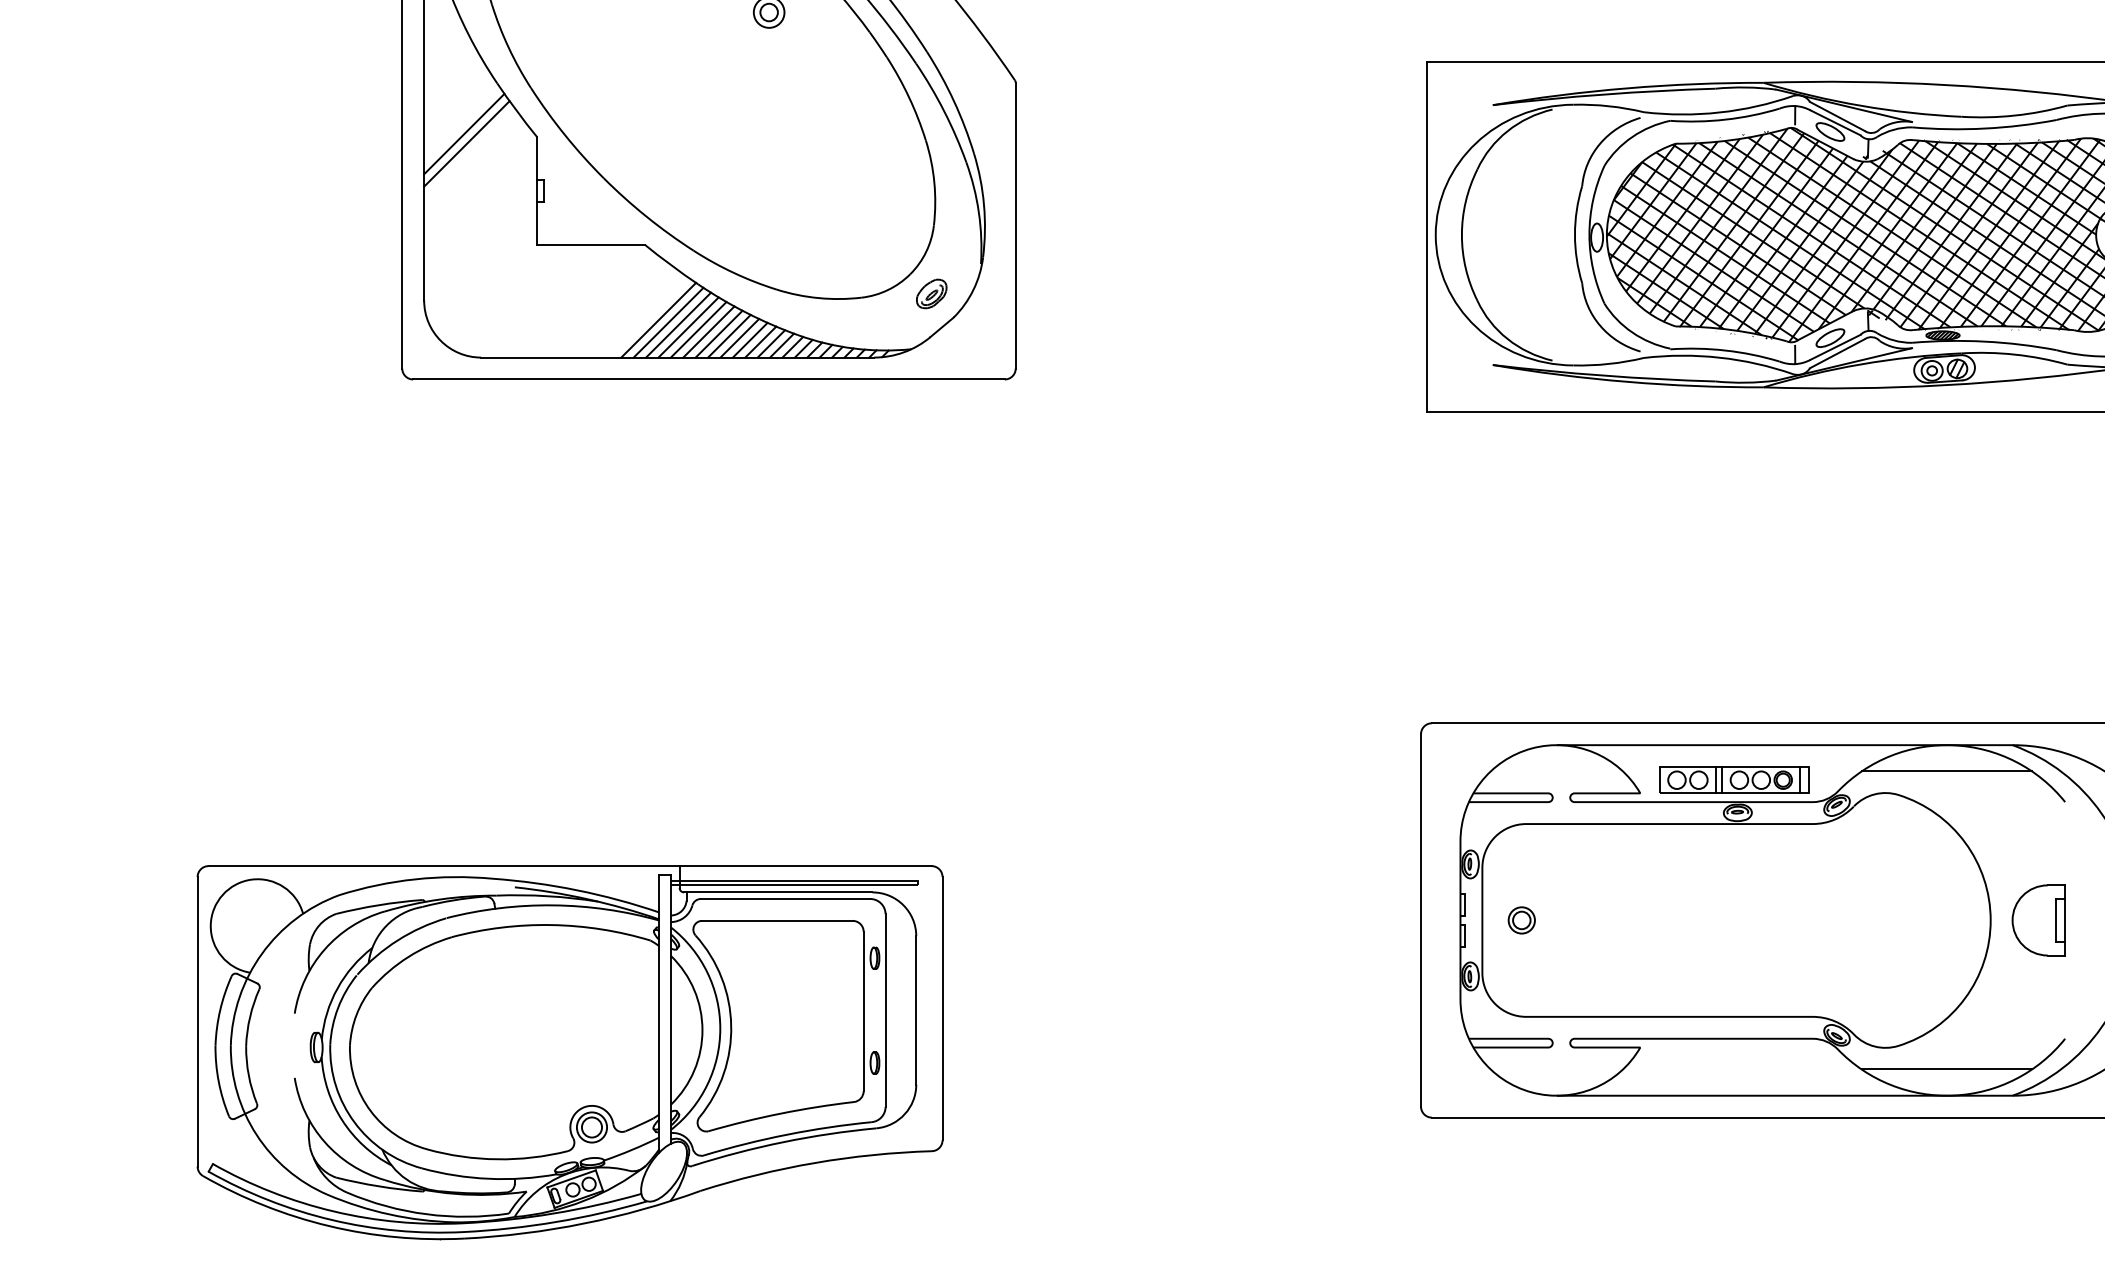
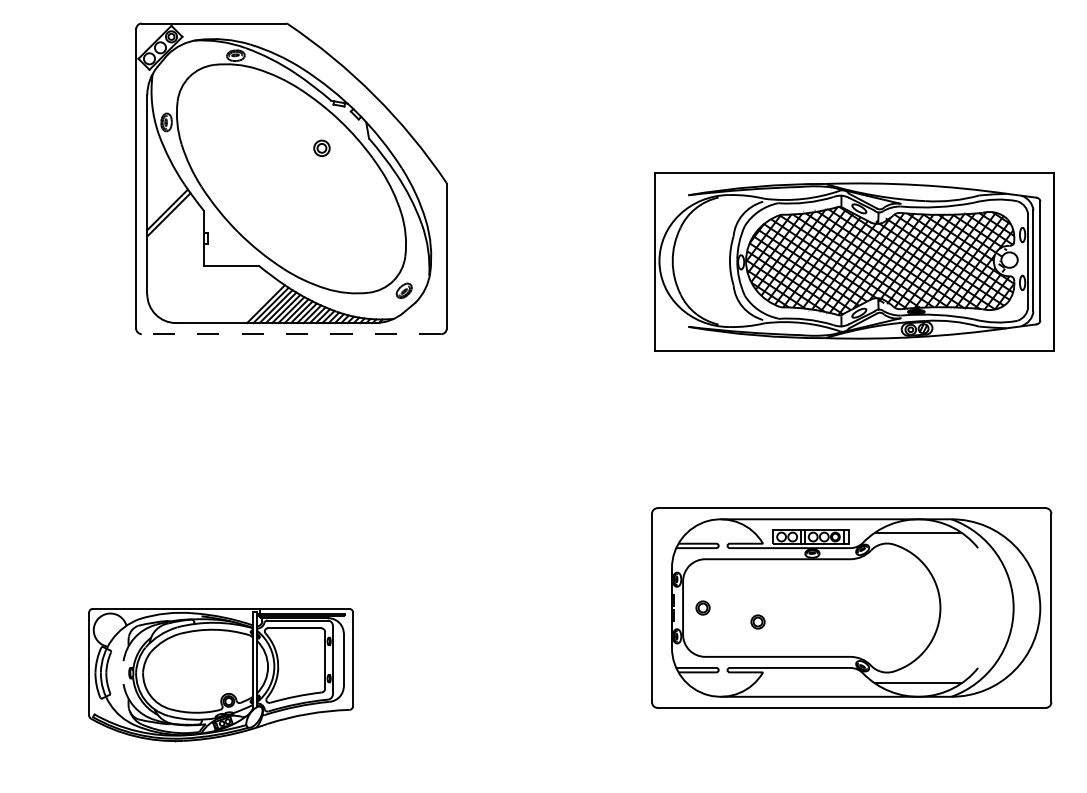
line: (708, 380) -> (291, 334), solid -> dashed
part: (2038, 919) -> (964, 607), removed
circle: (1629, 947) -> (757, 621), added
part: (568, 1051) -> (220, 674), size x0.7

